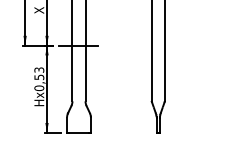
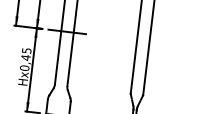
text: (39, 73) -> (26, 54), Hx0,53 -> Hx0,45

